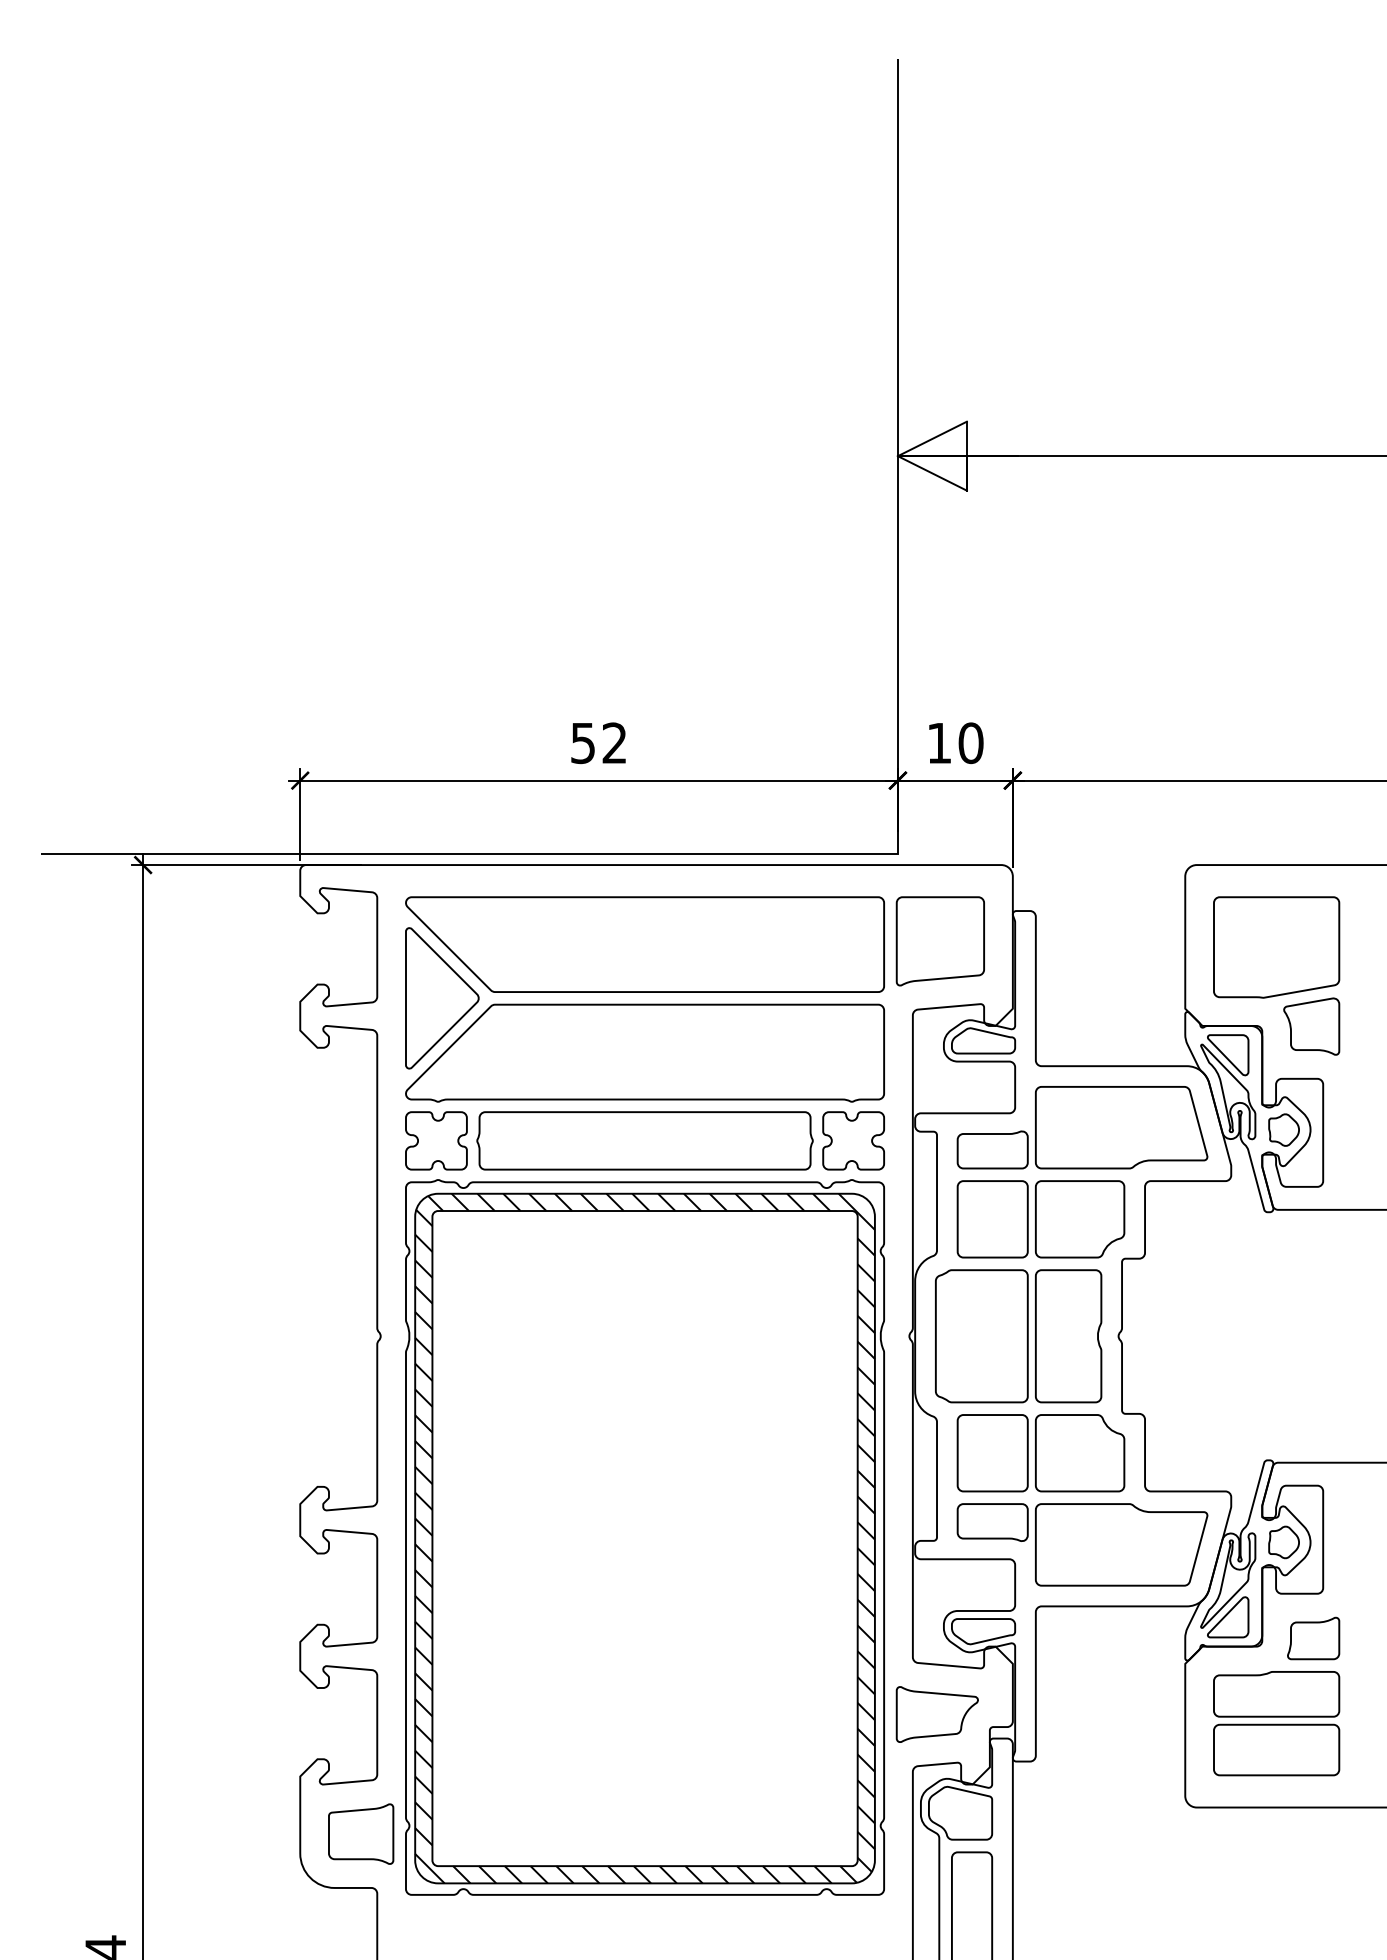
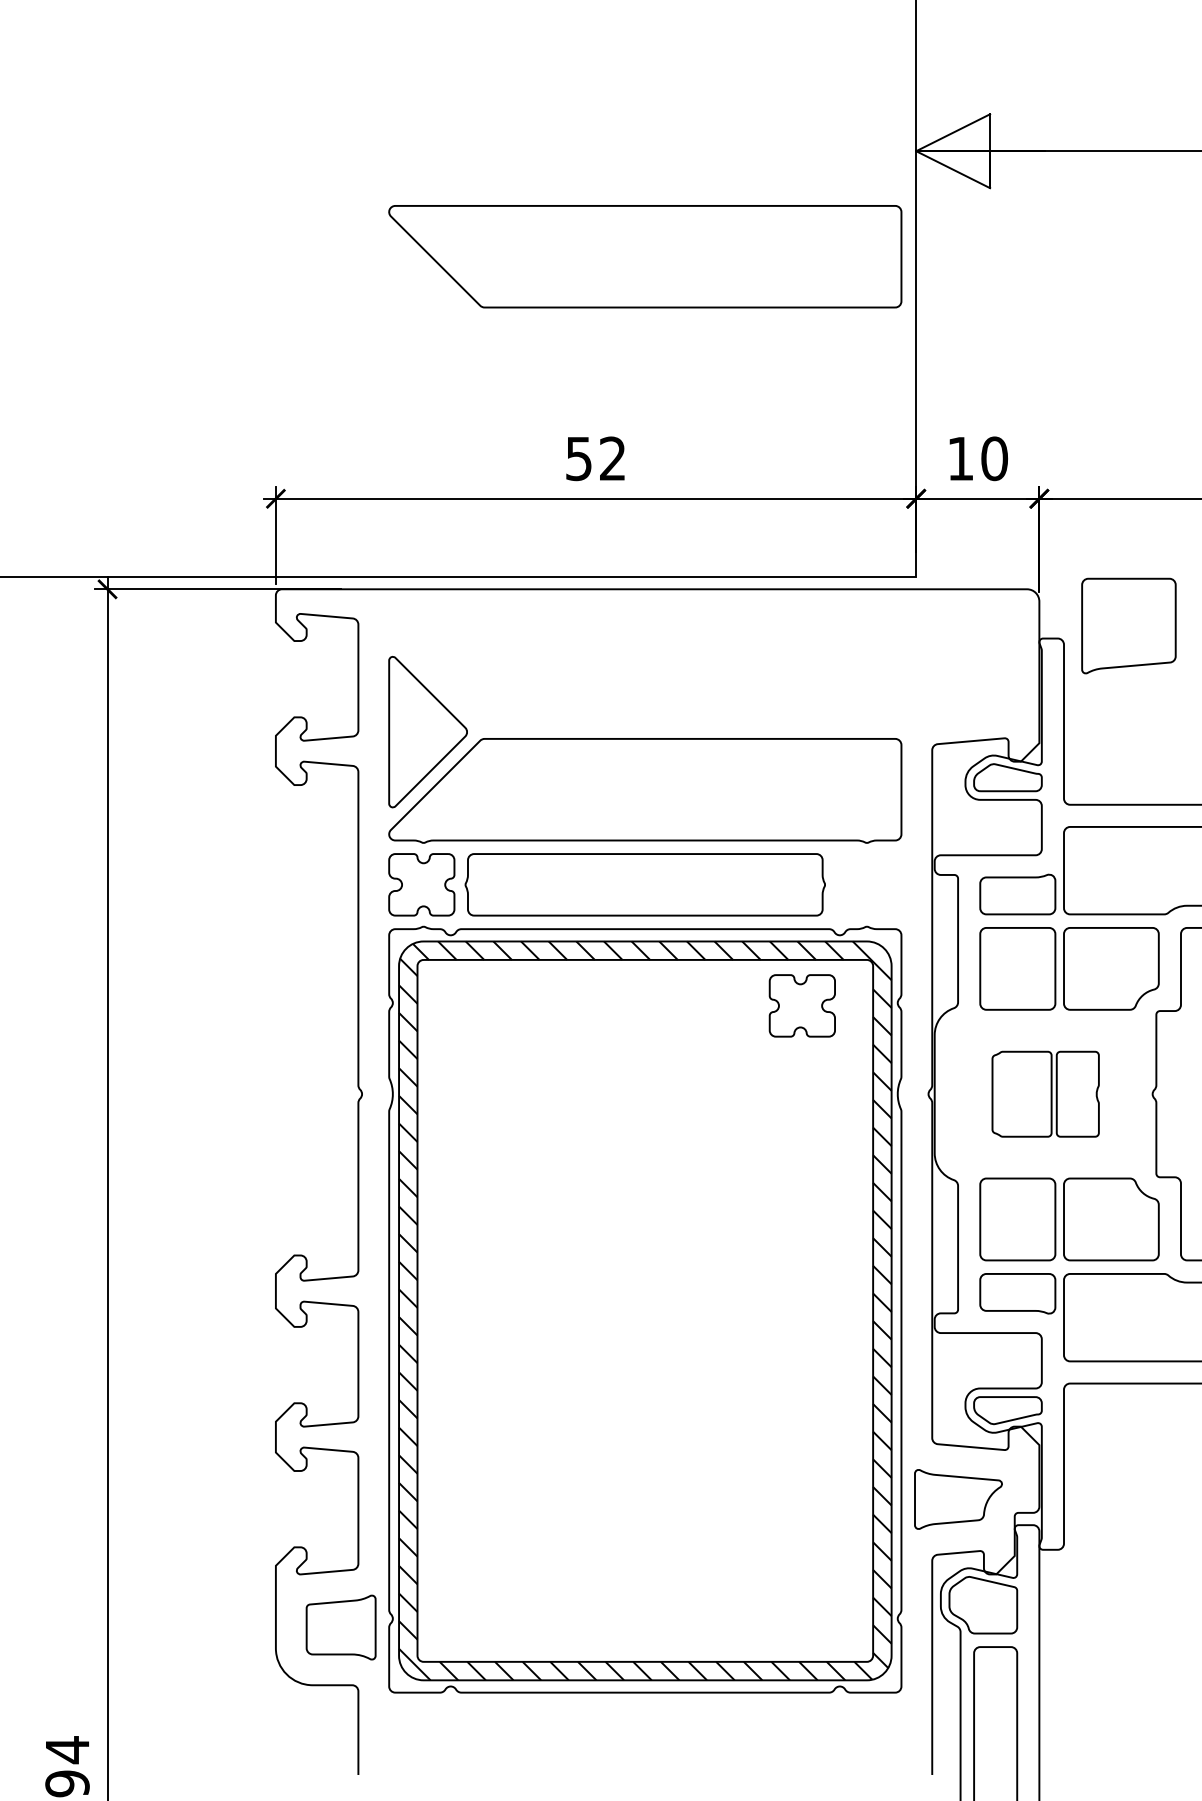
part: (939, 941) -> (1127, 626), moved
part: (644, 944) -> (644, 256), moved
part: (853, 1140) -> (802, 1005), moved
part: (1018, 1336) -> (1045, 1094), size x0.6

